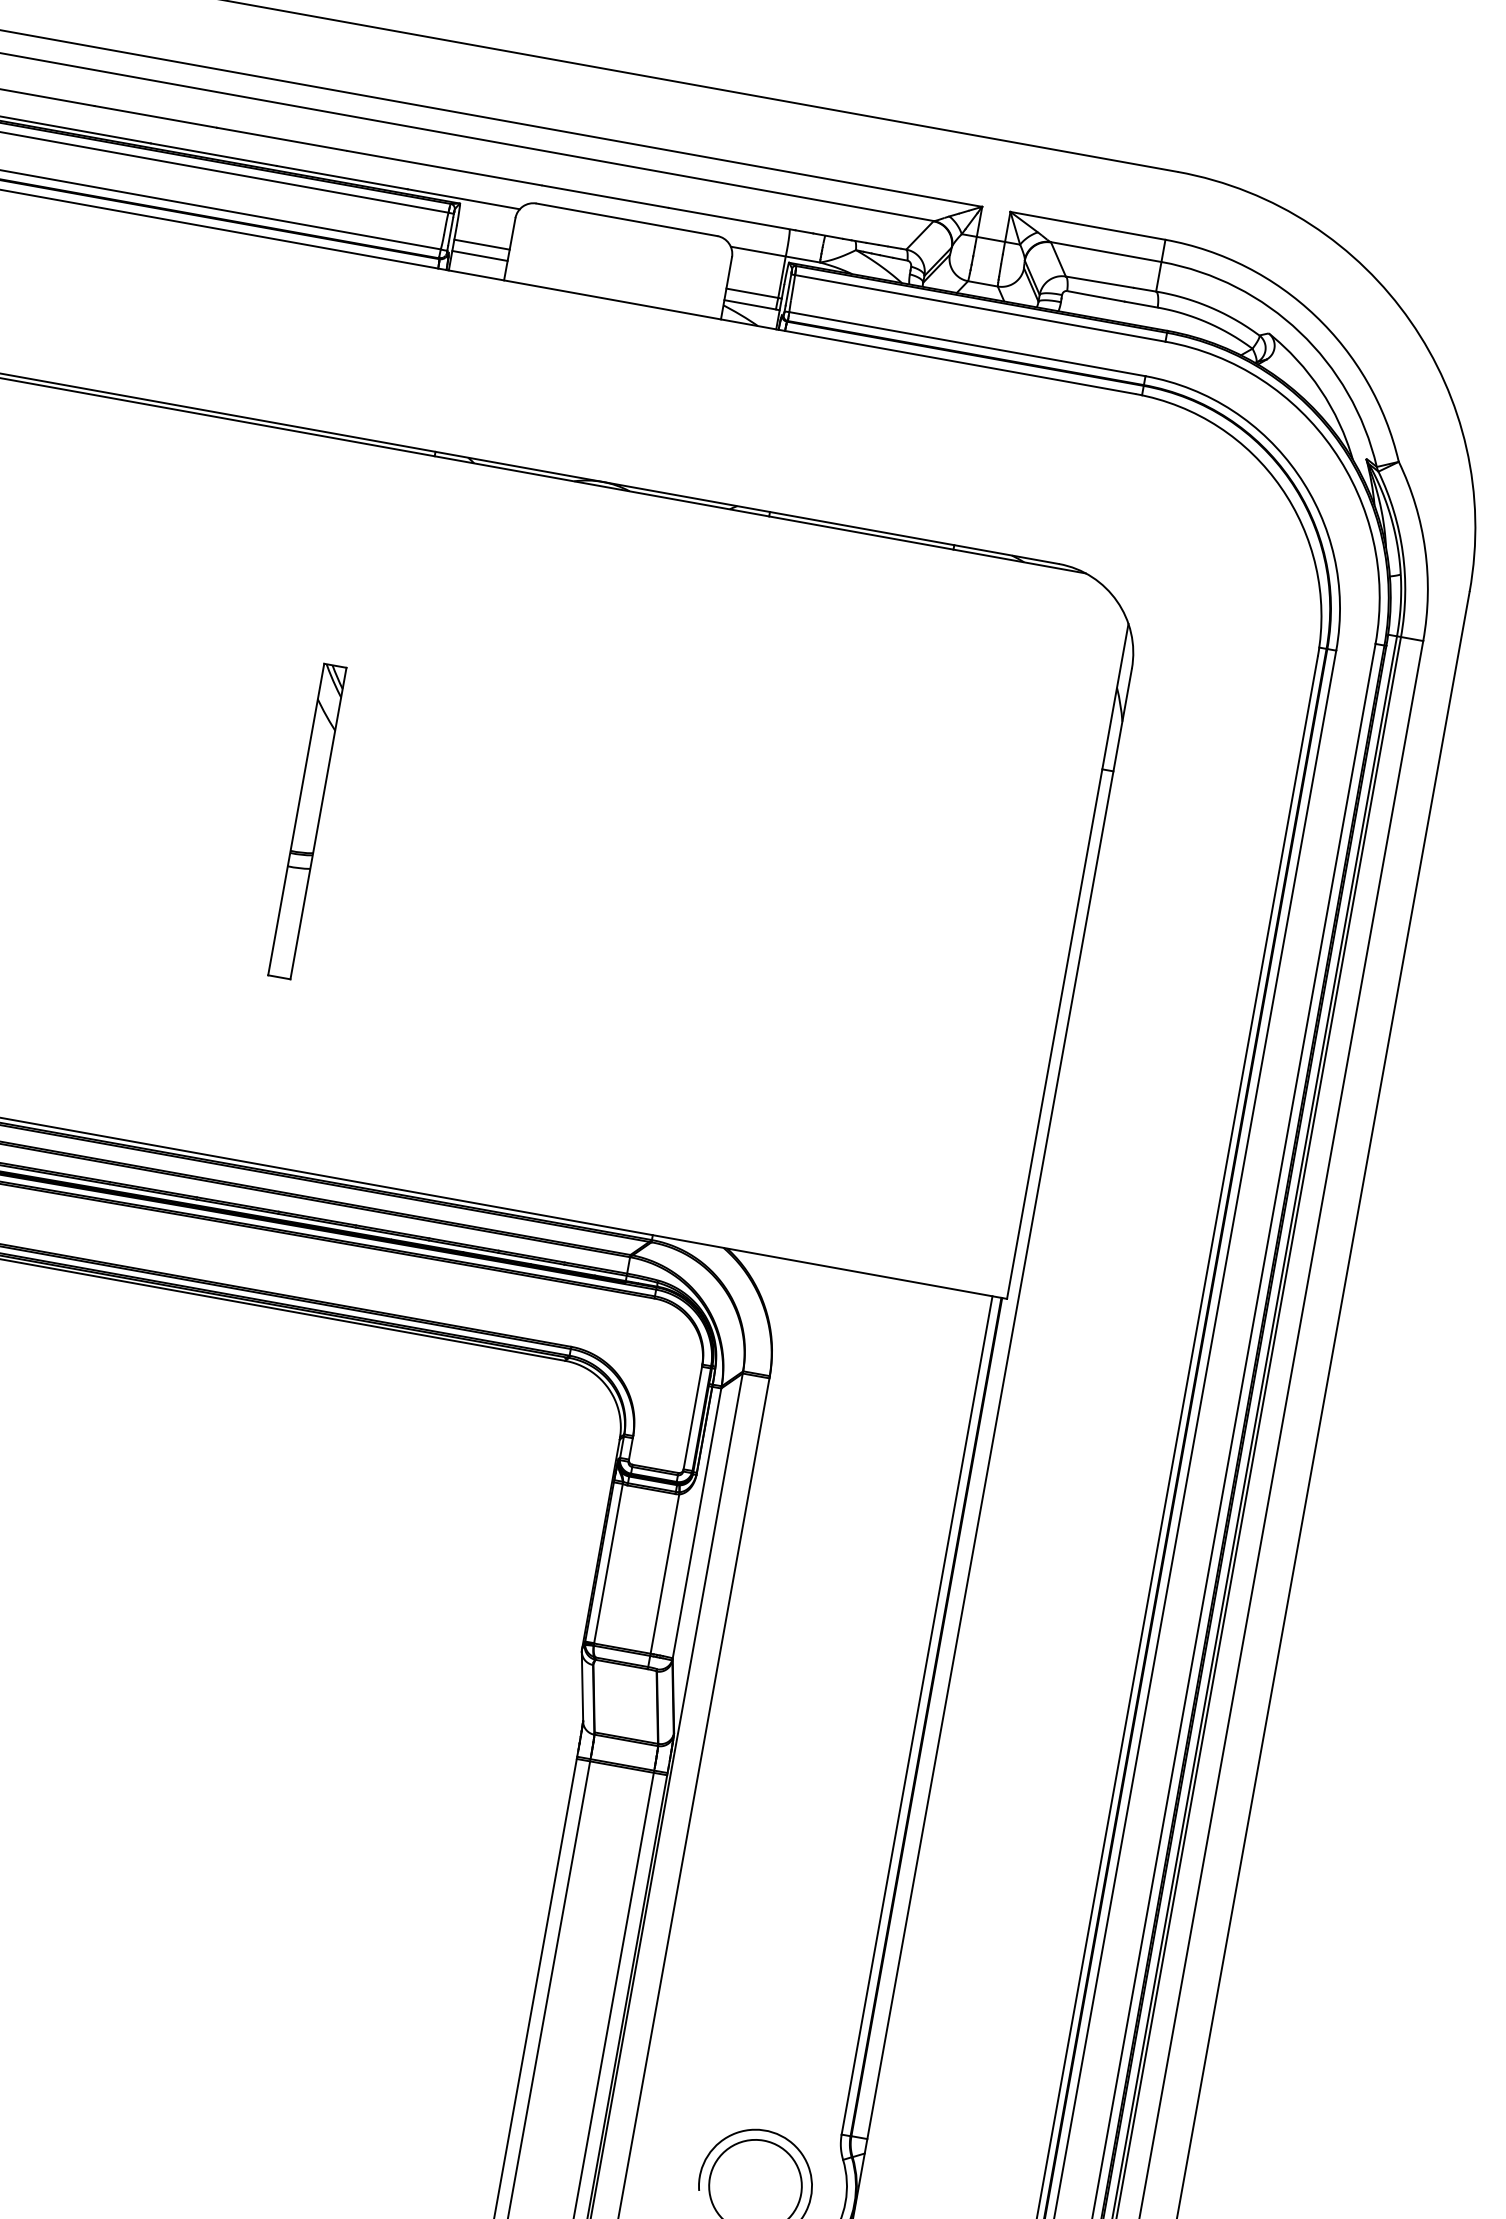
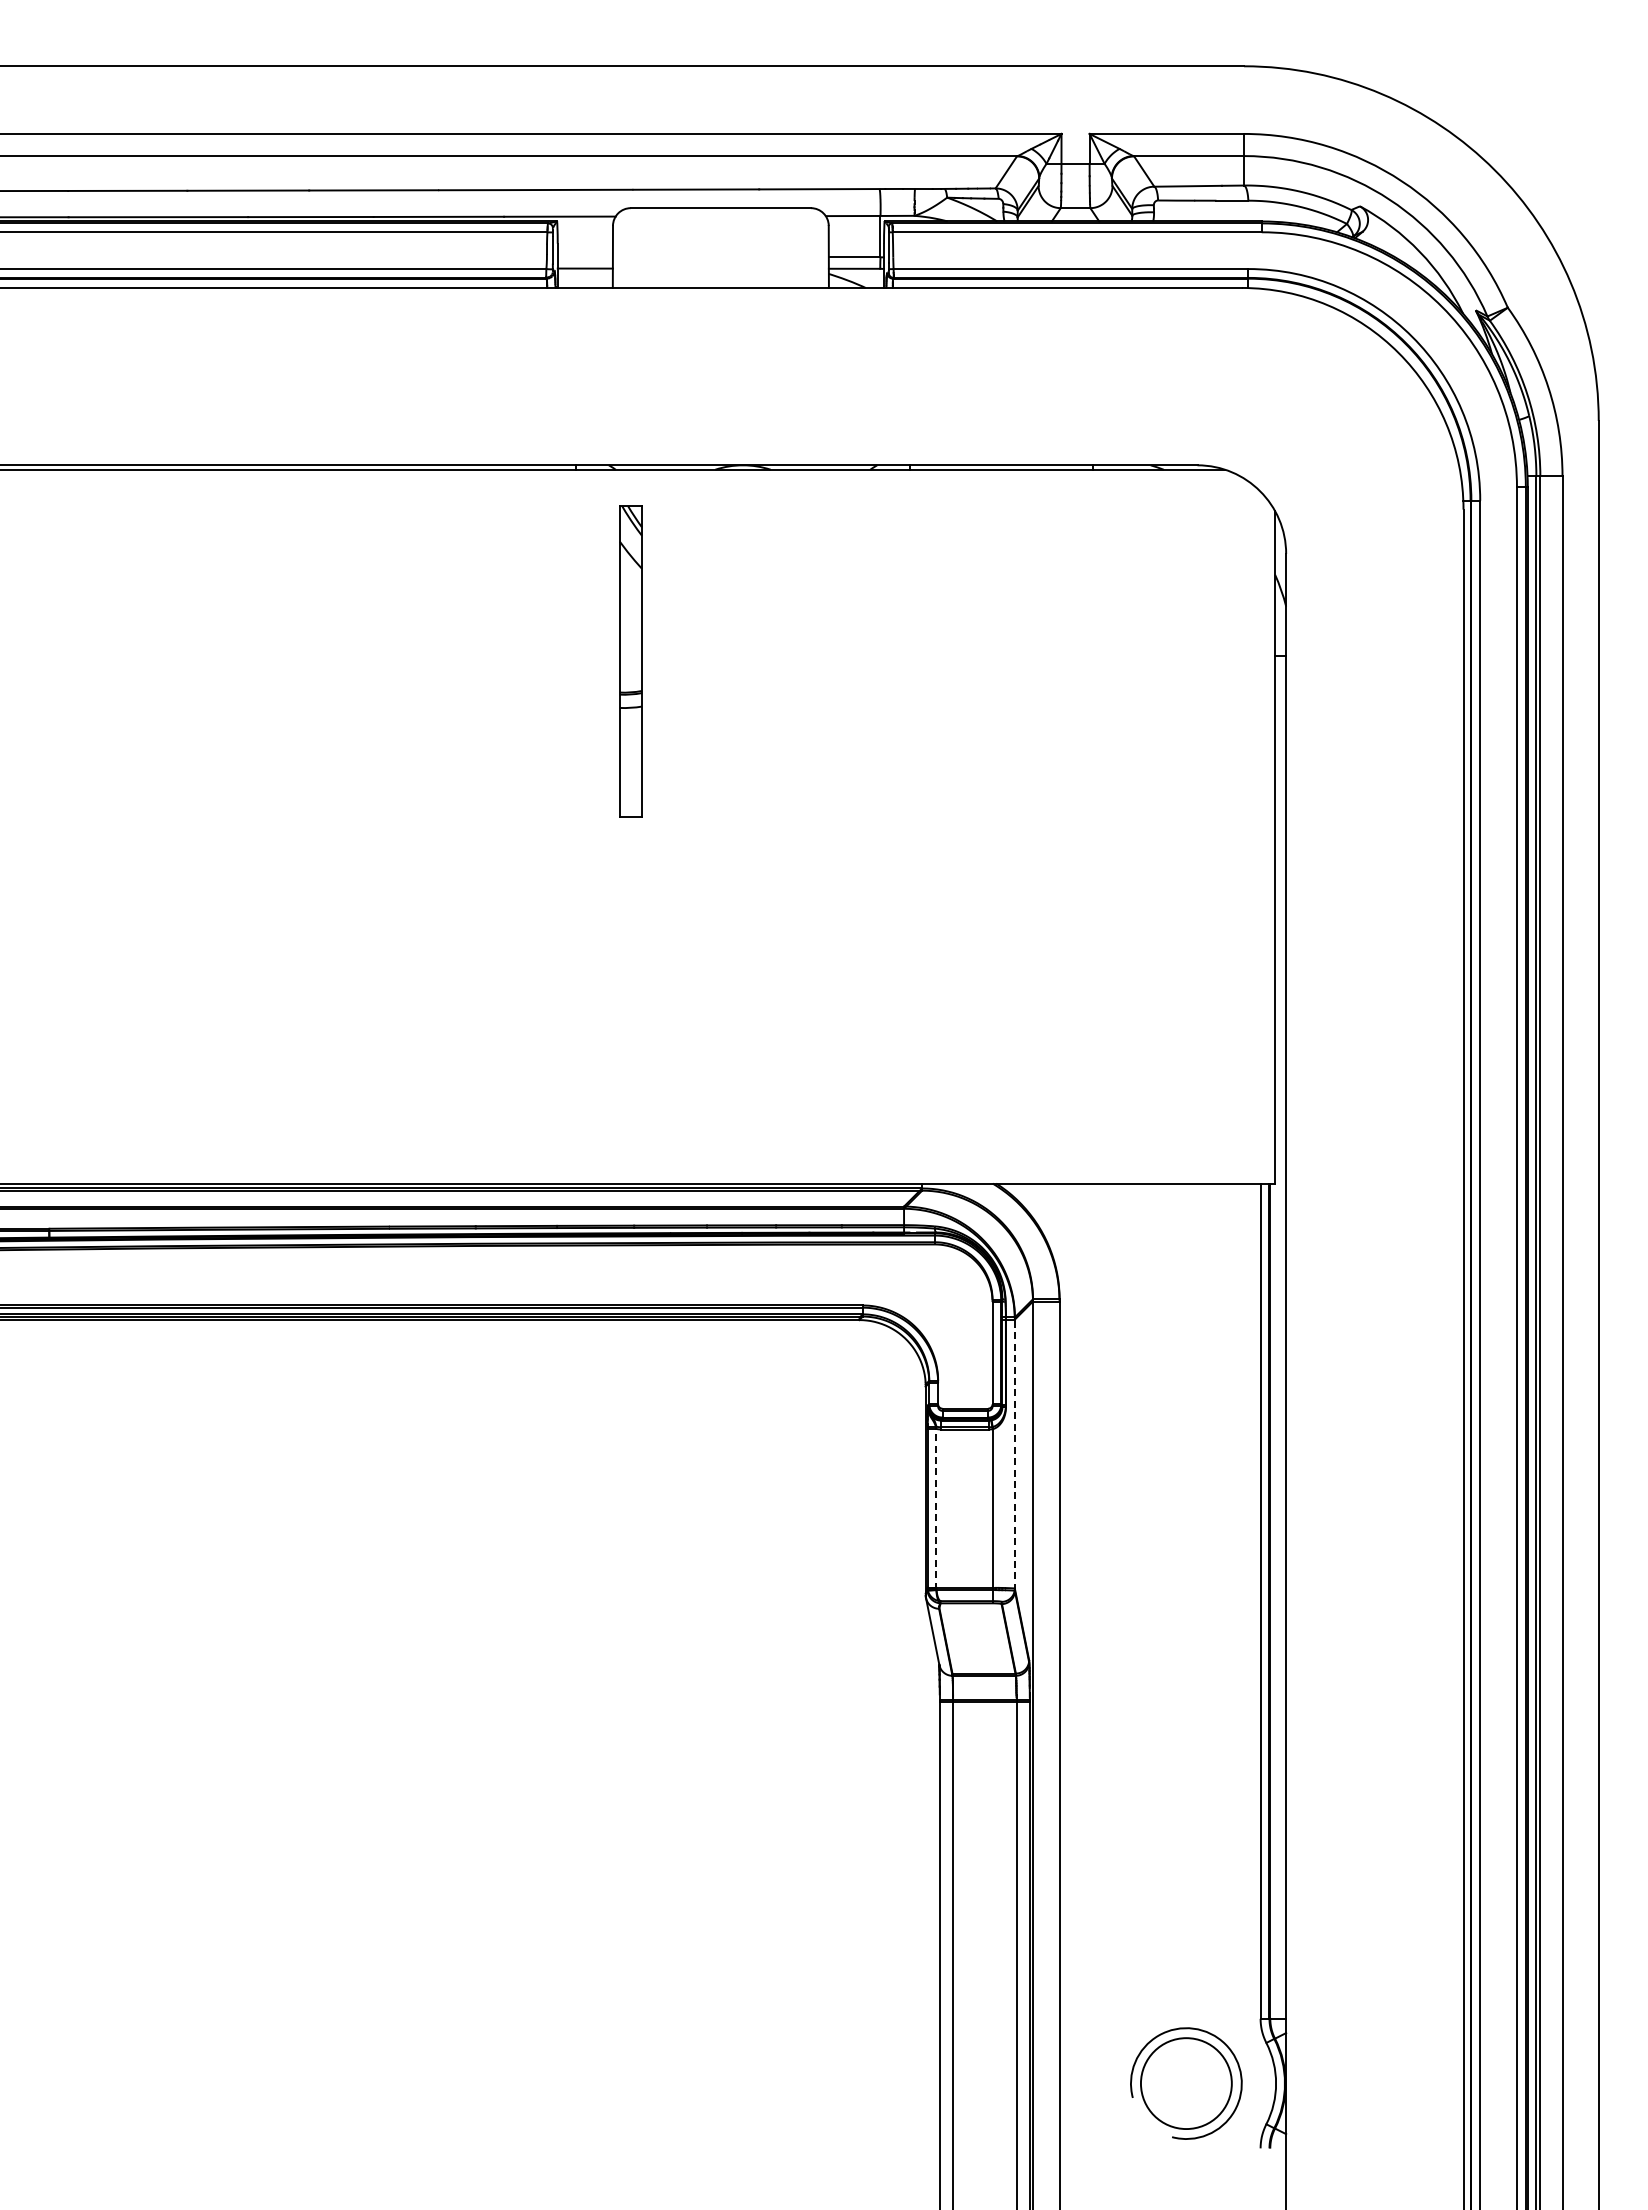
line: (481, 244) -> (584, 257), removed
part: (306, 821) -> (630, 661), moved
line: (696, 1523) -> (1014, 1454), solid -> dashed
line: (608, 1563) -> (936, 1508), solid -> dashed

